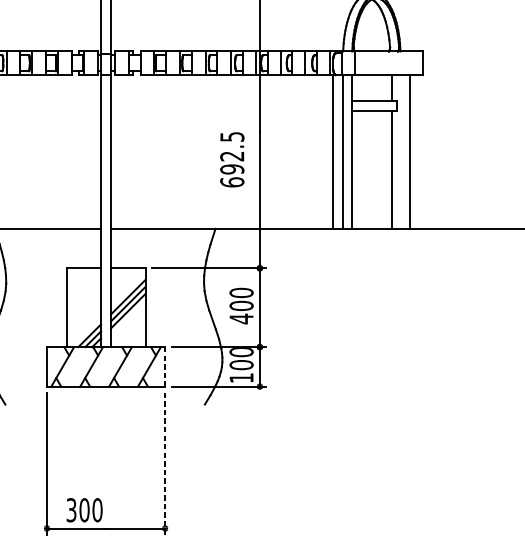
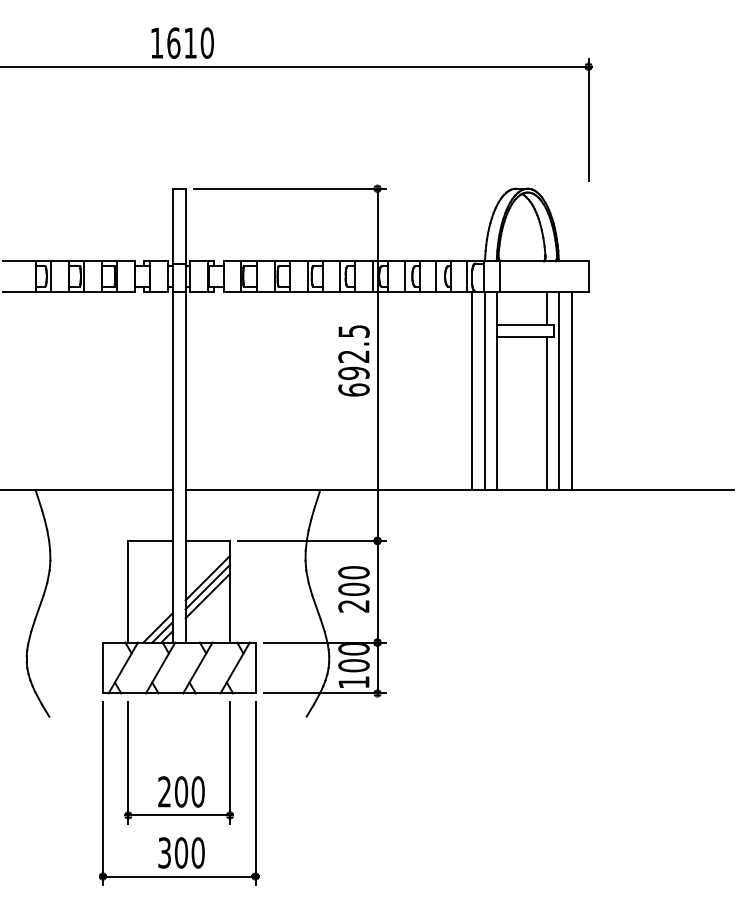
line: (400, 151) -> (559, 390), added
text: (231, 159) -> (353, 360), moved
text: (241, 319) -> (353, 606), 400 -> 200
line: (165, 366) -> (255, 667), dashed -> solid
part: (106, 450) -> (179, 776), added
line: (165, 464) -> (255, 793), dashed -> solid
text: (84, 509) -> (181, 852), moved

